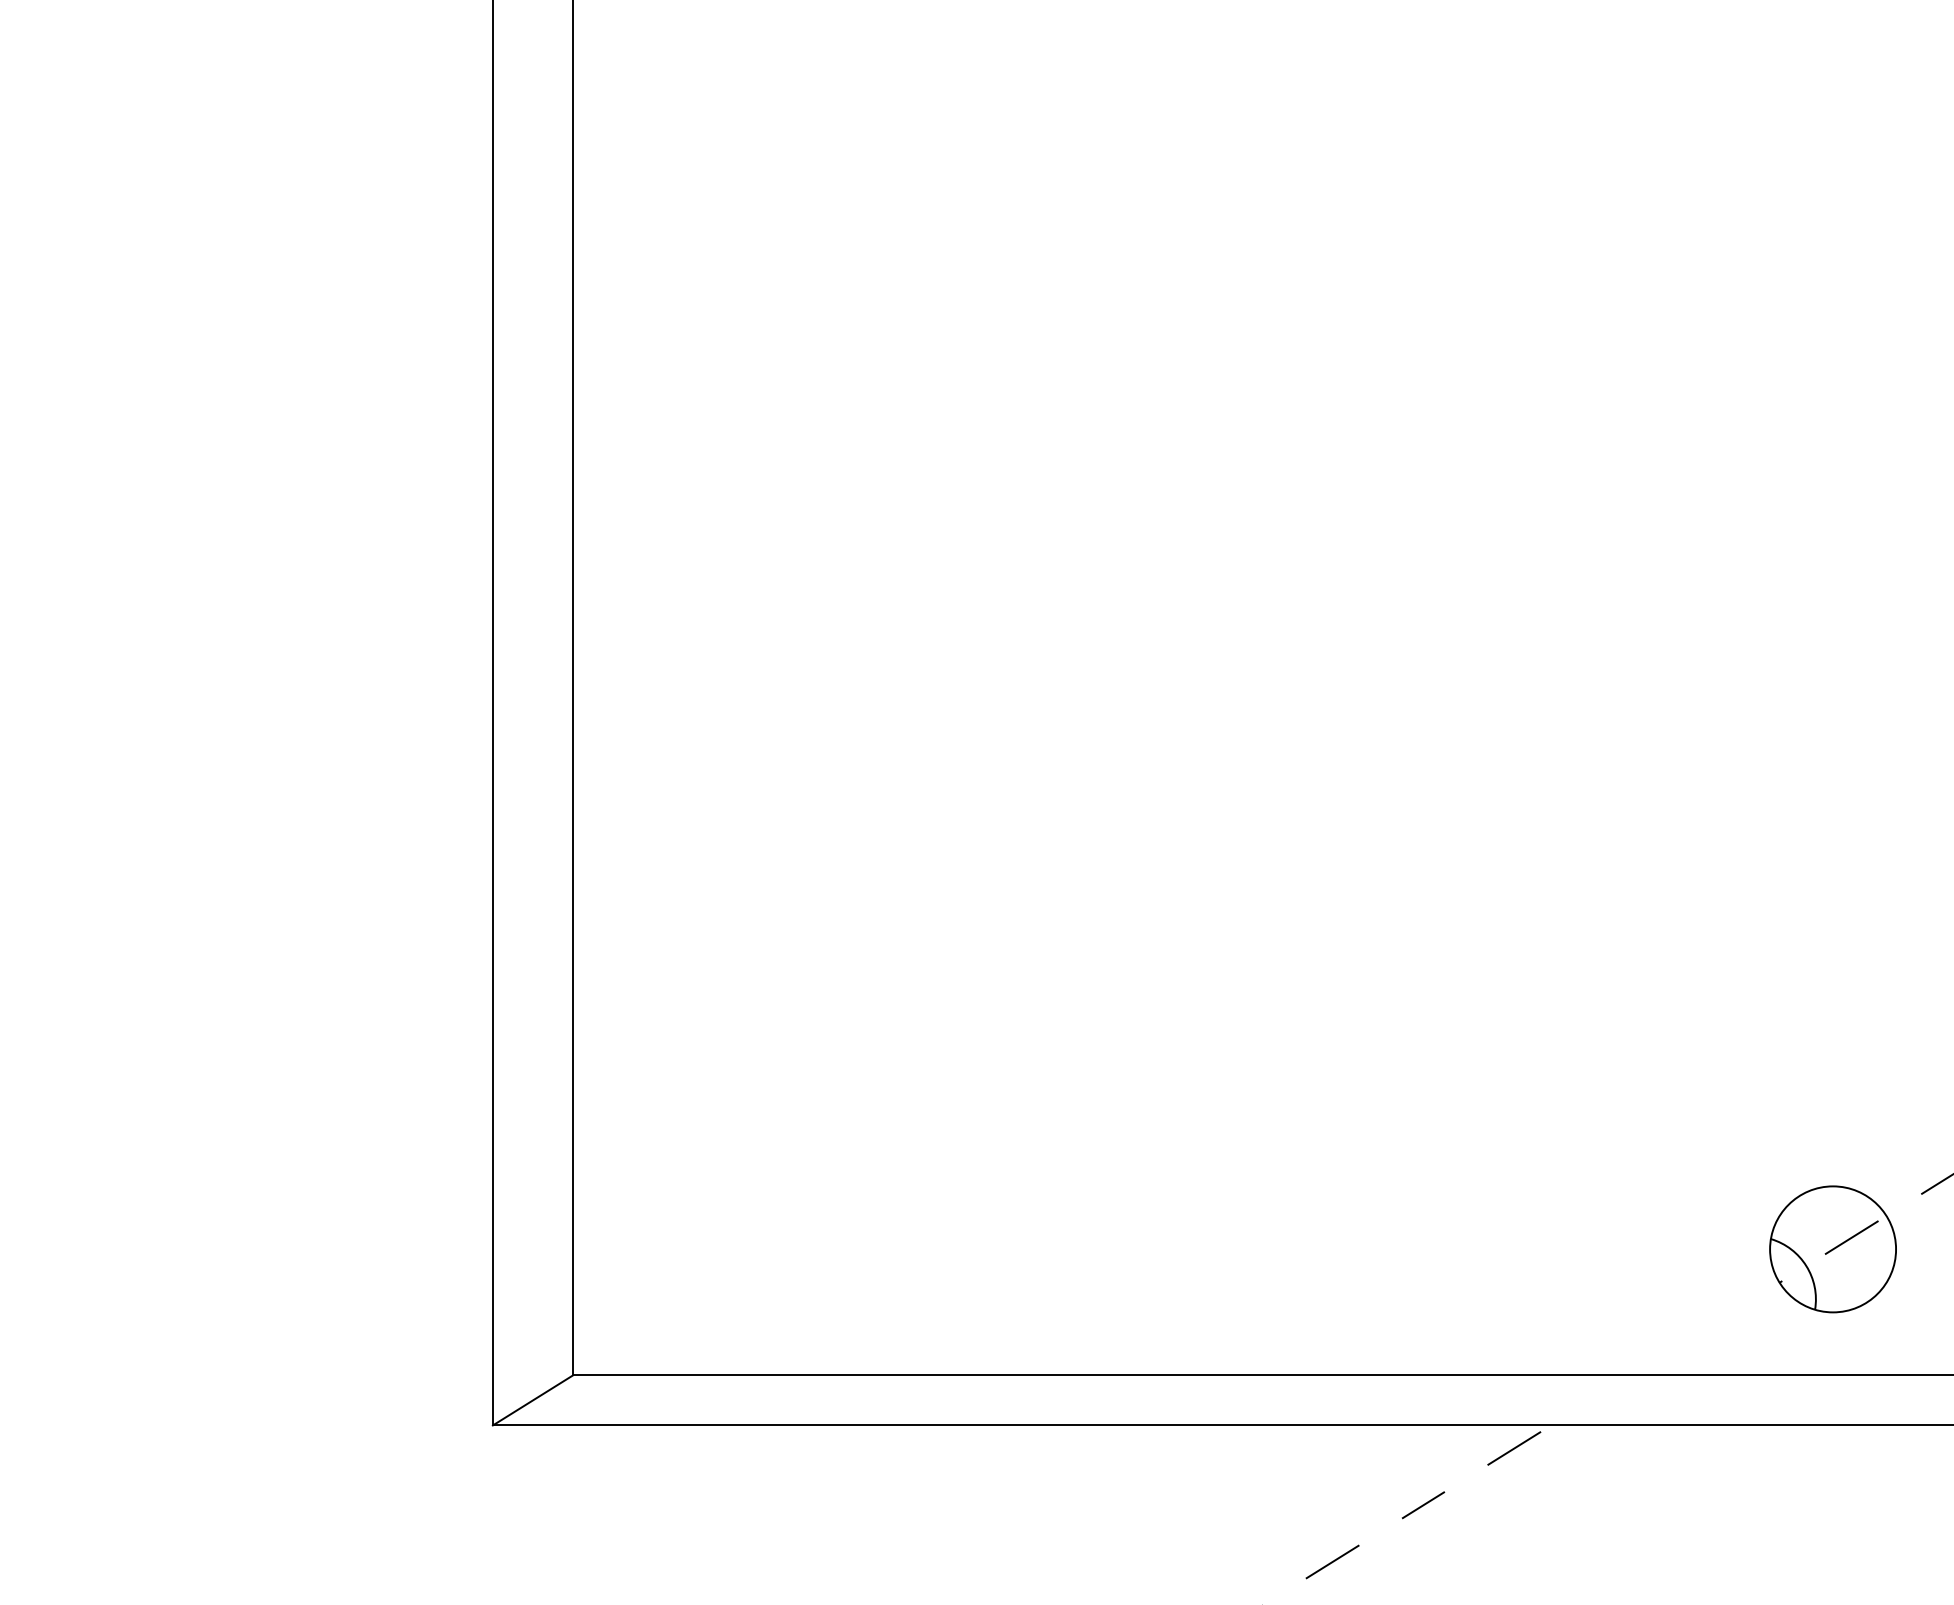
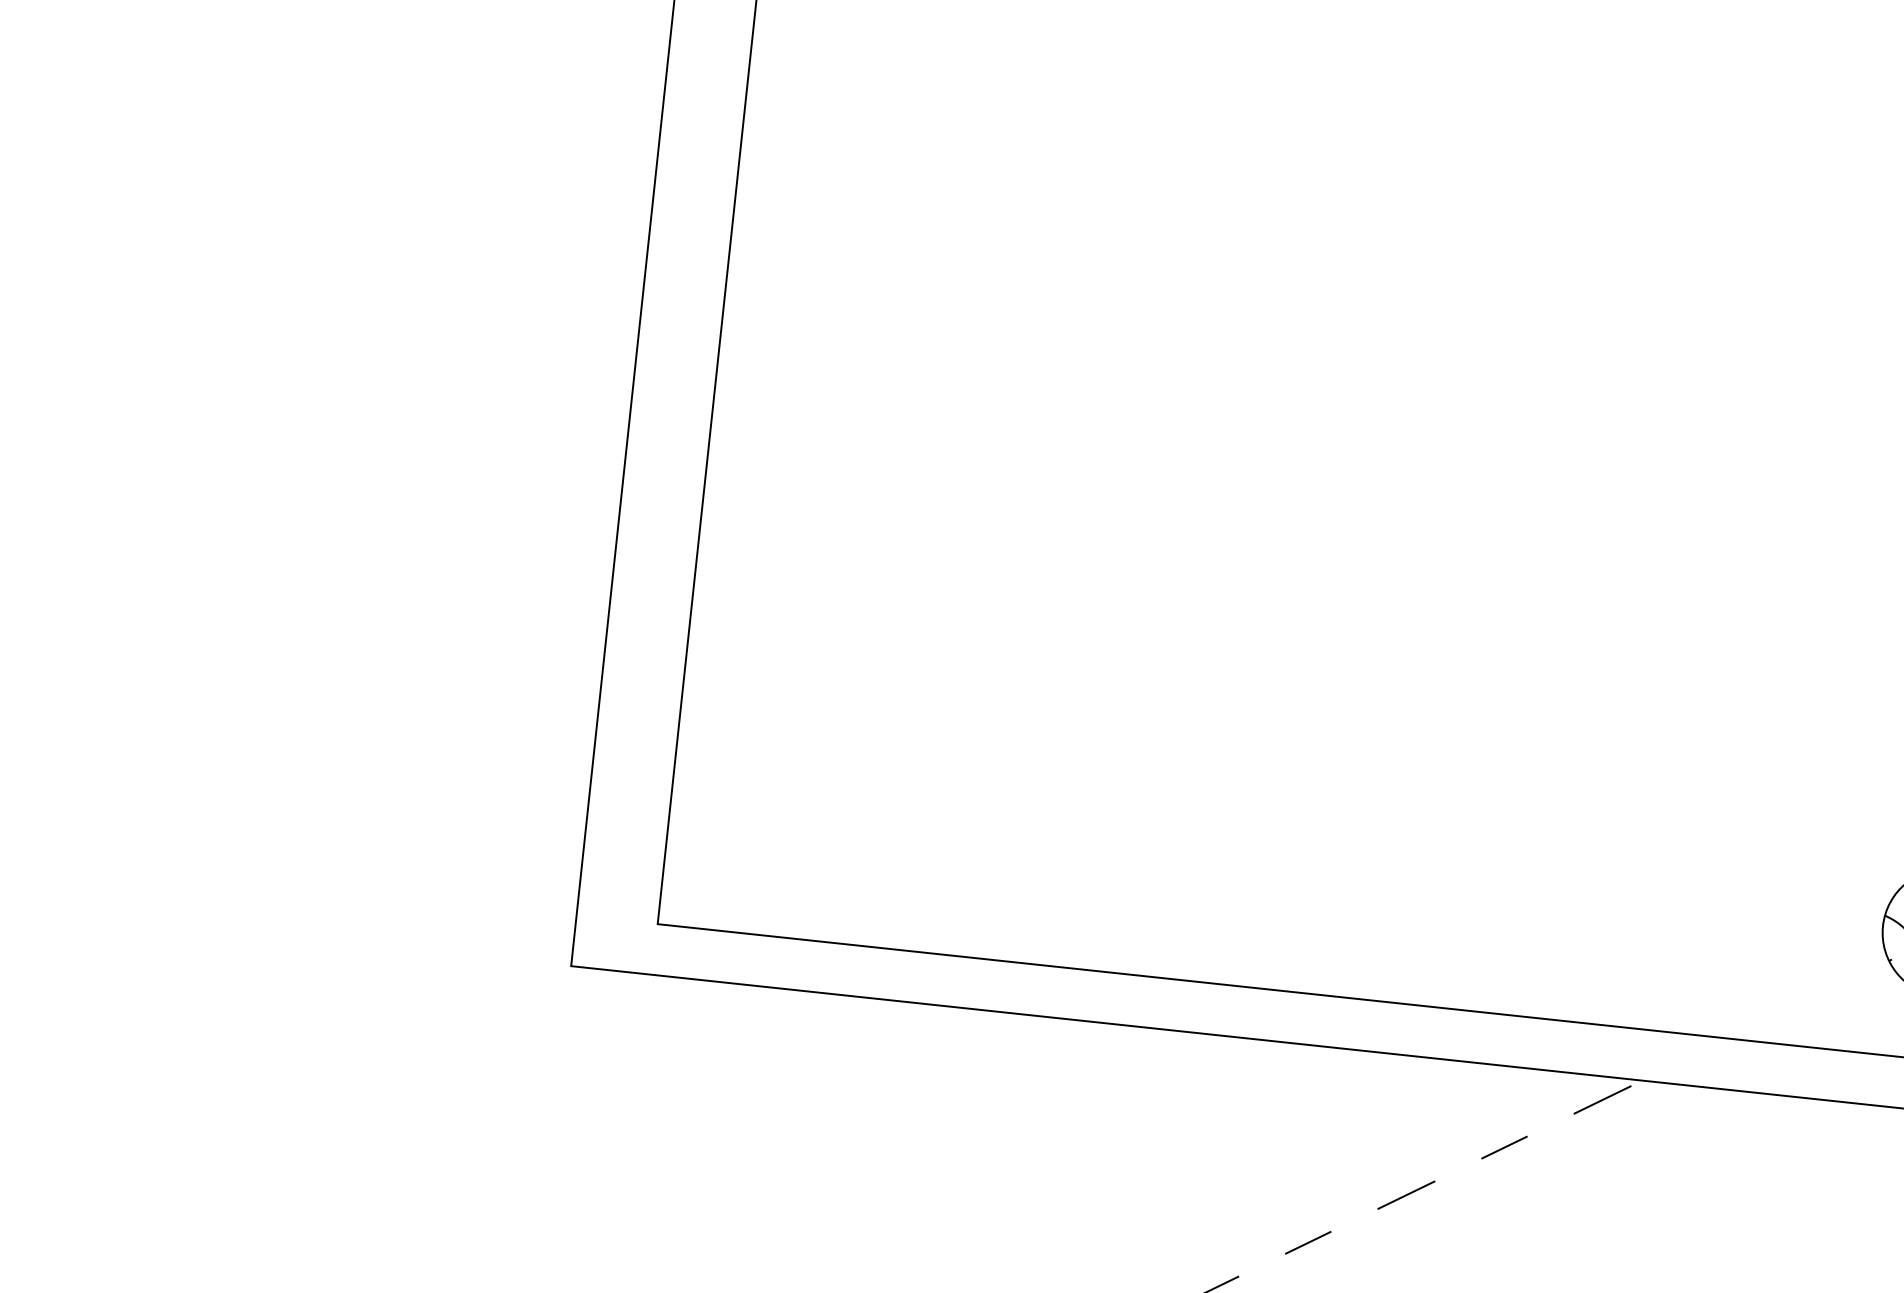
line: (532, 1400) -> (613, 945), removed

